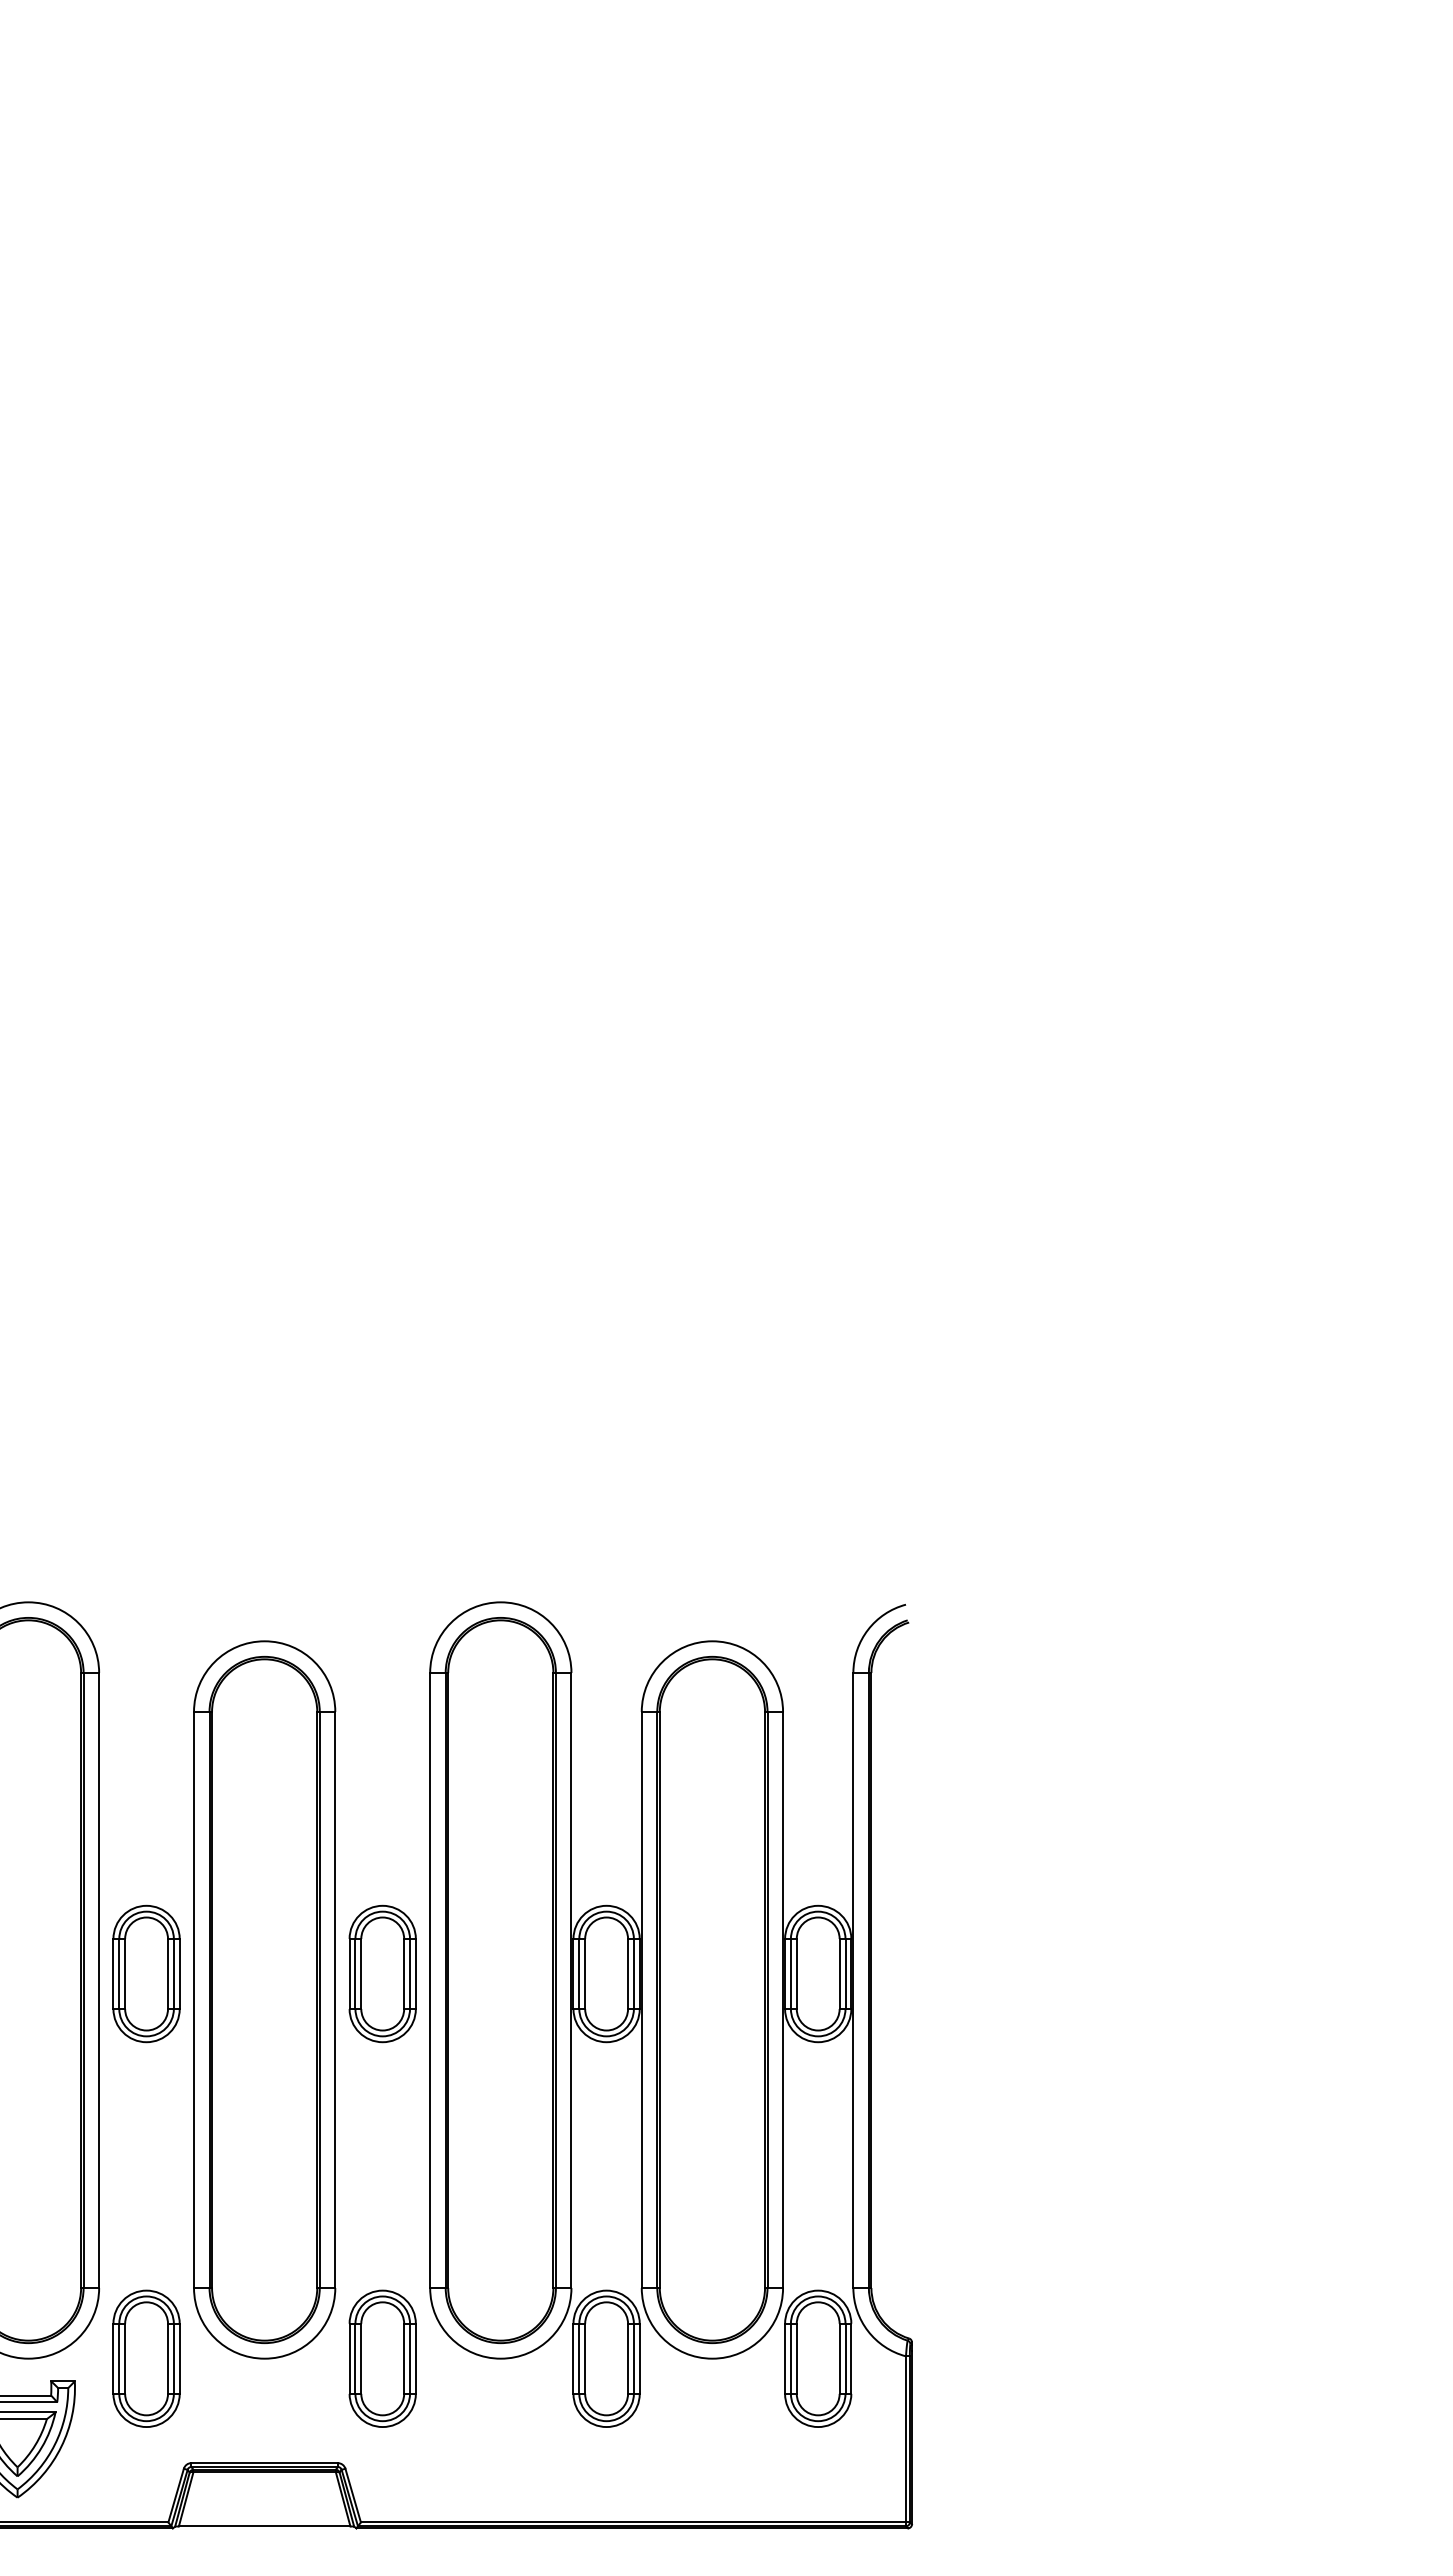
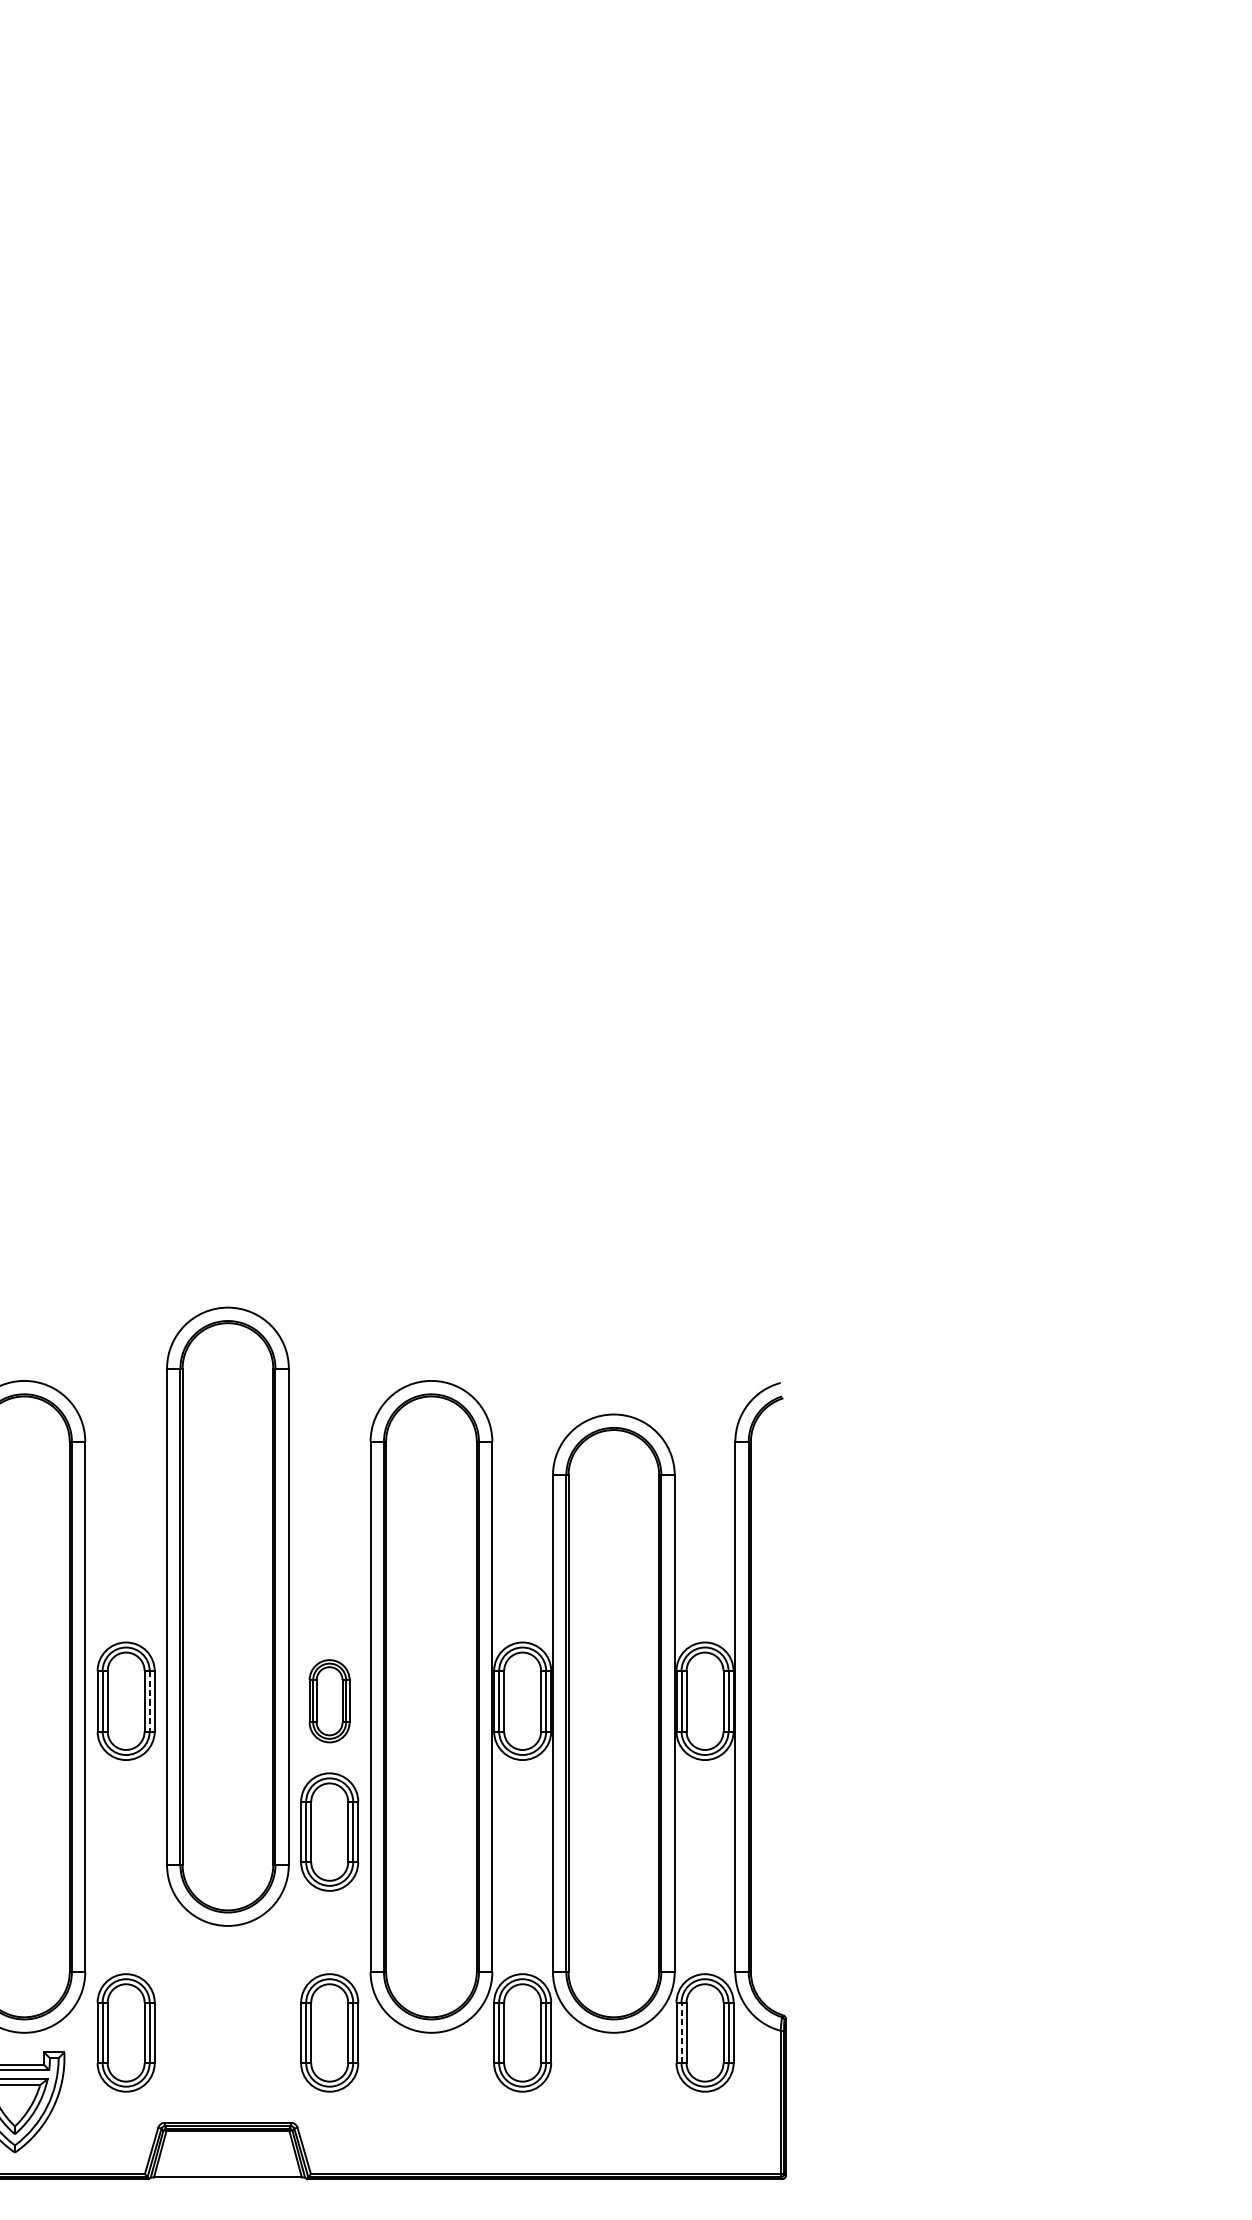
part: (382, 1973) -> (329, 1700), size x0.7
line: (173, 1974) -> (149, 1701), solid -> dashed
part: (264, 1999) -> (227, 1616), moved
part: (382, 2125) -> (329, 1831), added
line: (790, 2358) -> (681, 2032), solid -> dashed

